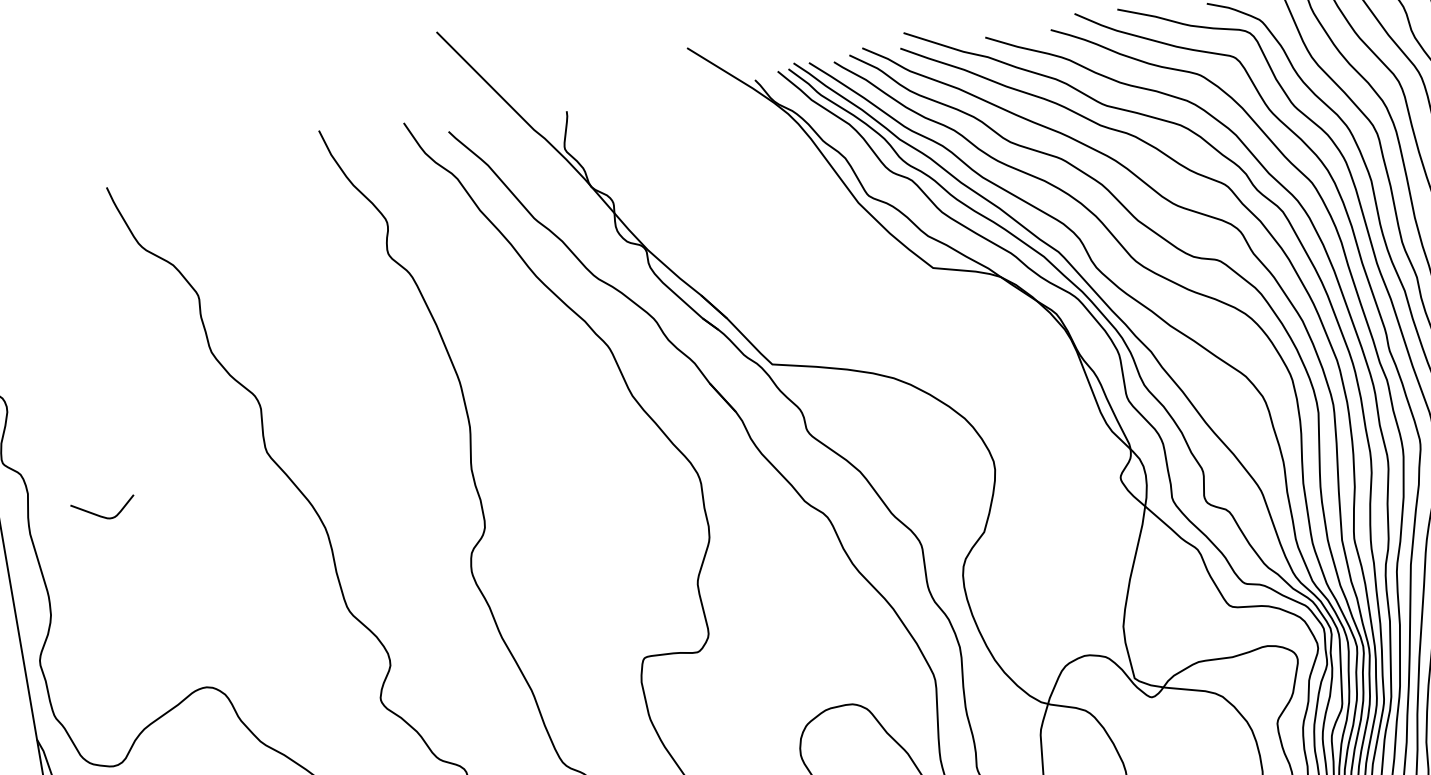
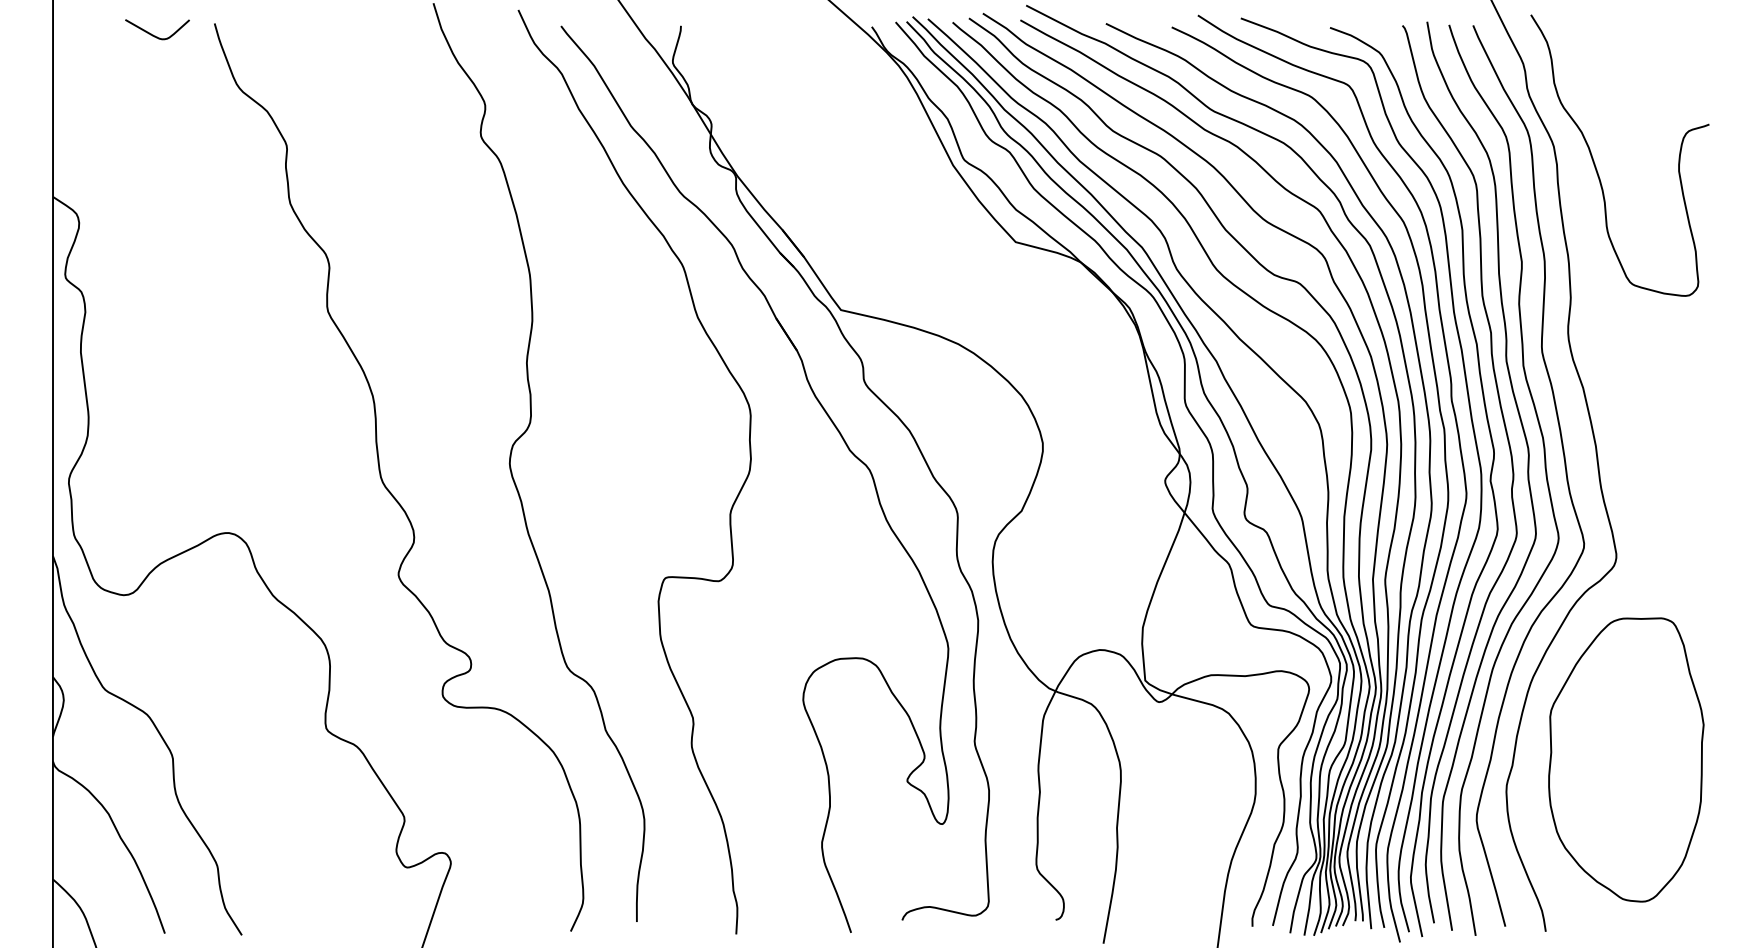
curve: (102, 515) -> (155, 35), moved

